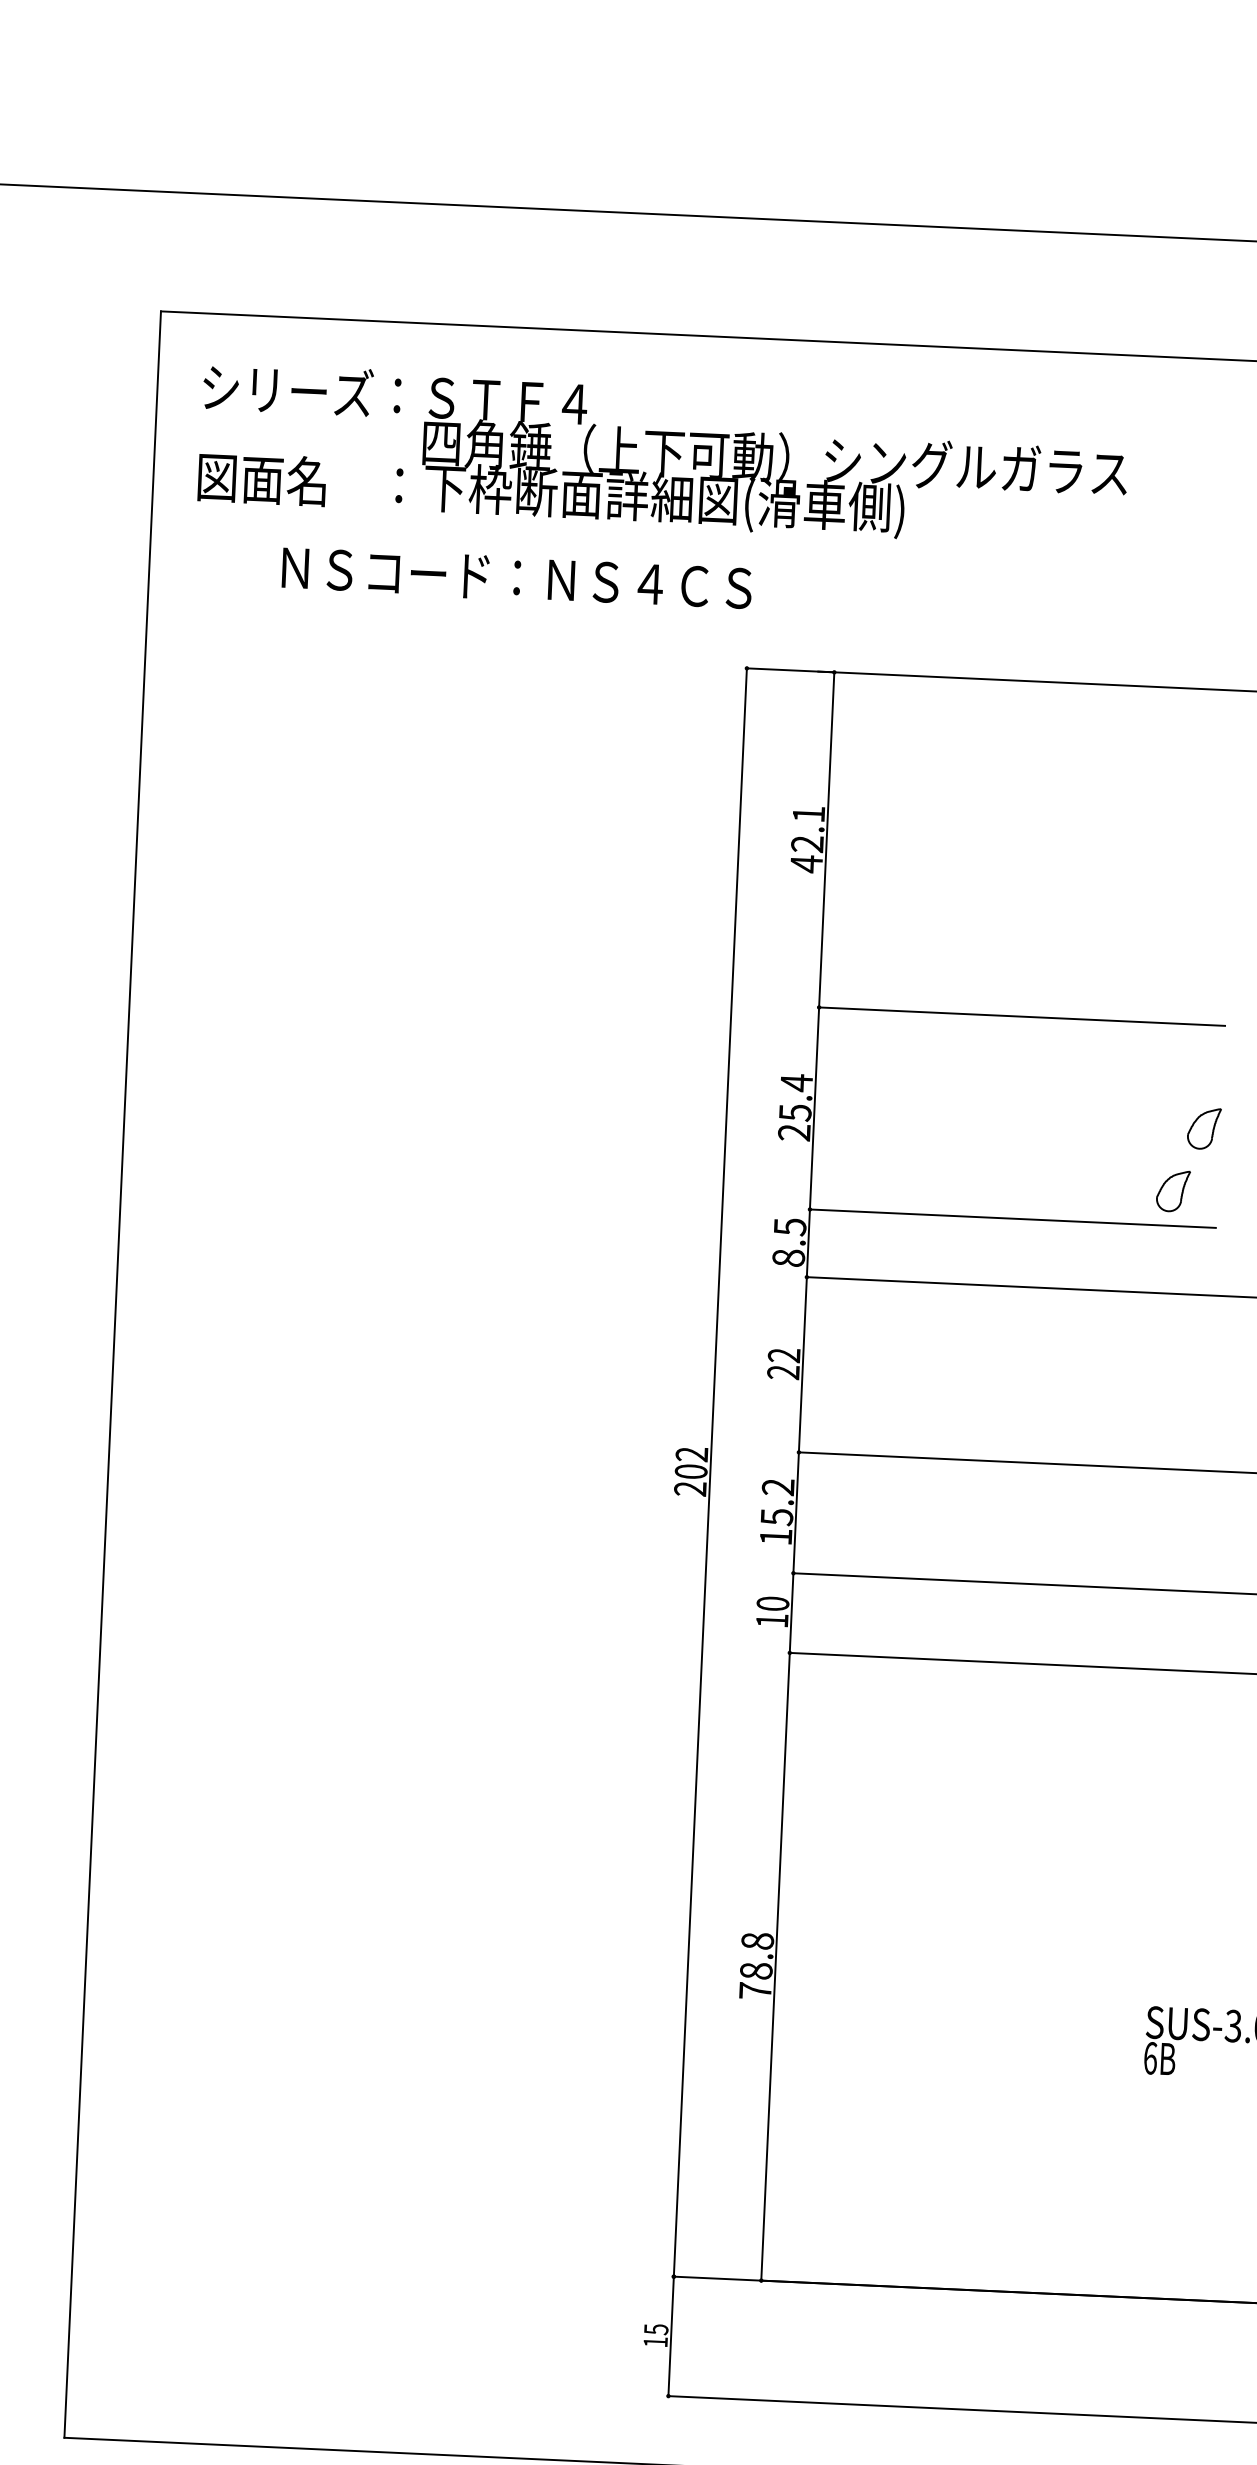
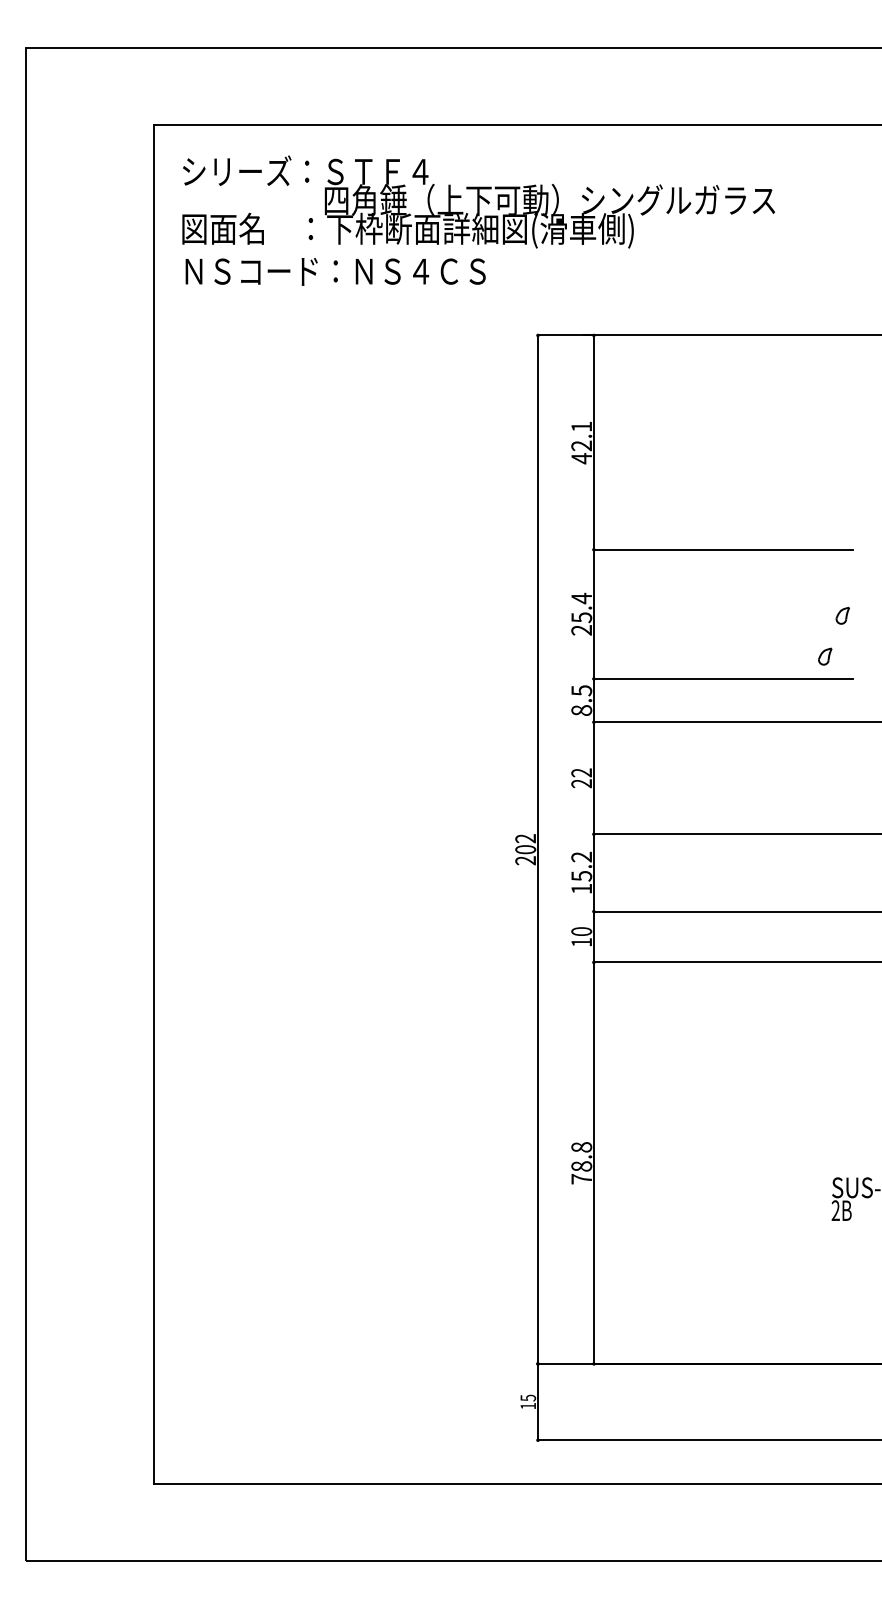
text: (516, 578) -> (335, 271), moved
part: (1203, 1127) -> (842, 615), size x0.62
part: (1173, 1190) -> (825, 656), size x0.62
text: (1150, 2057) -> (835, 1210), 6B -> 2B

